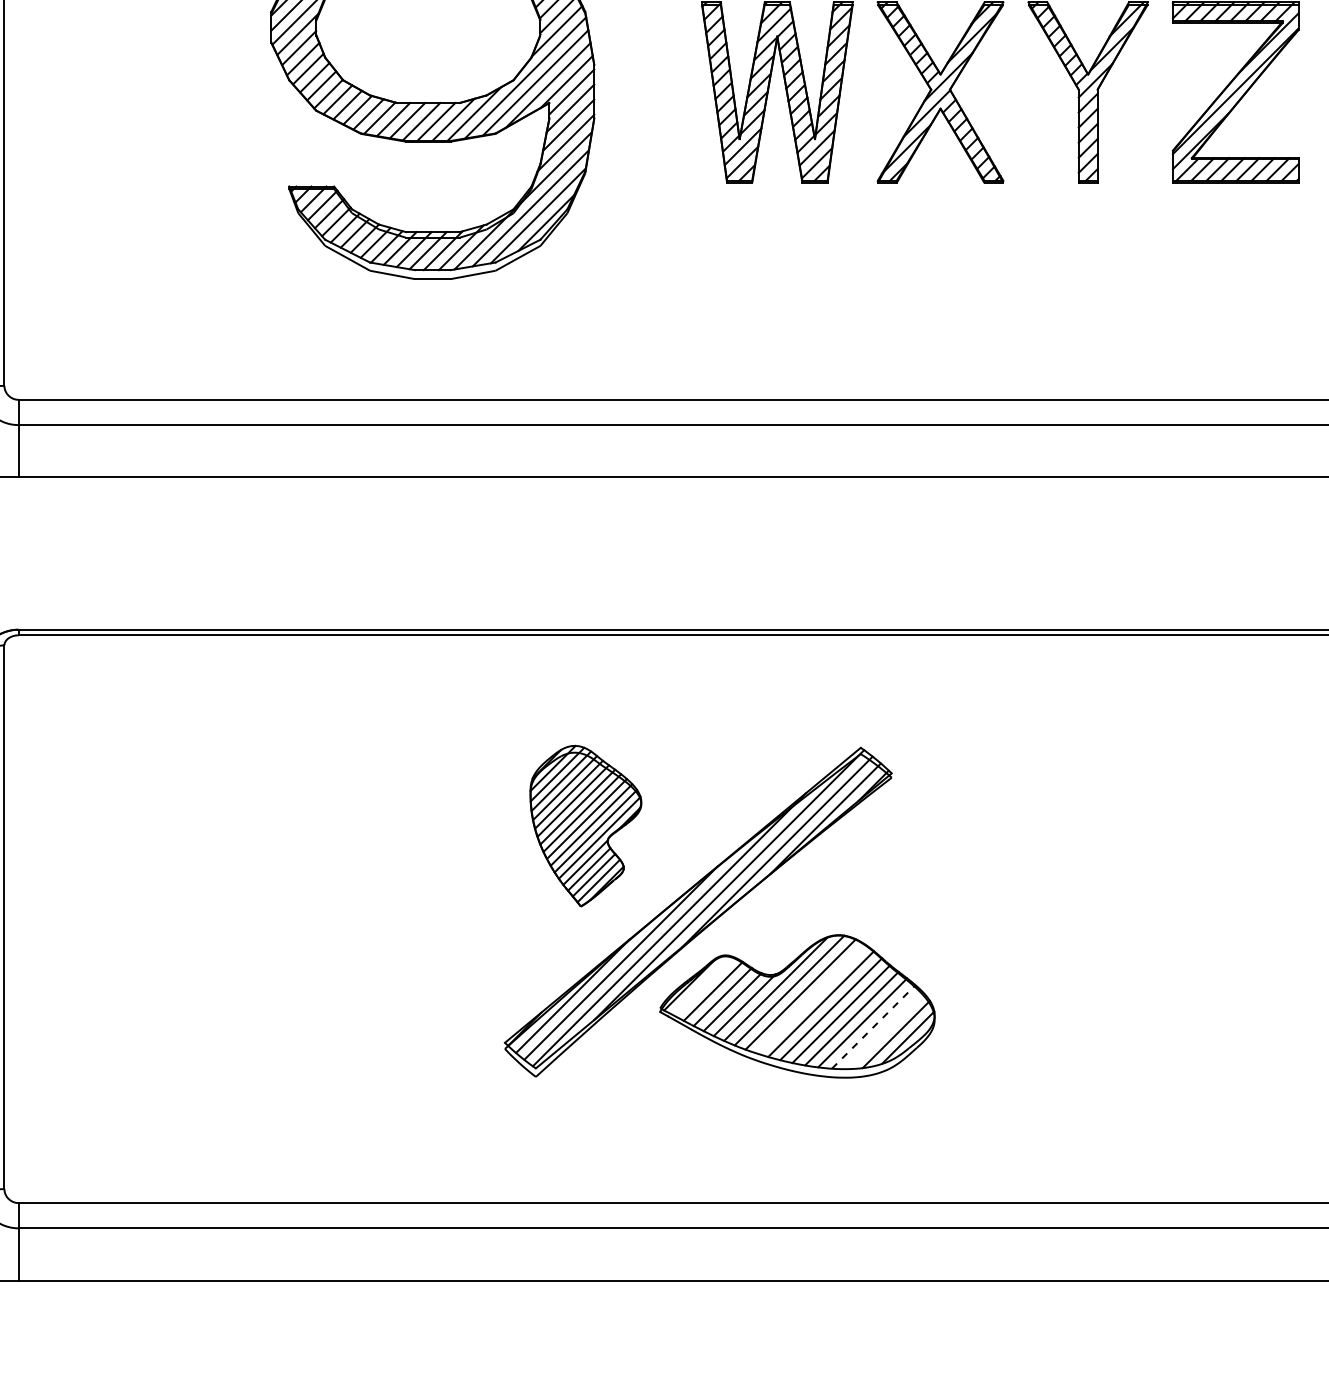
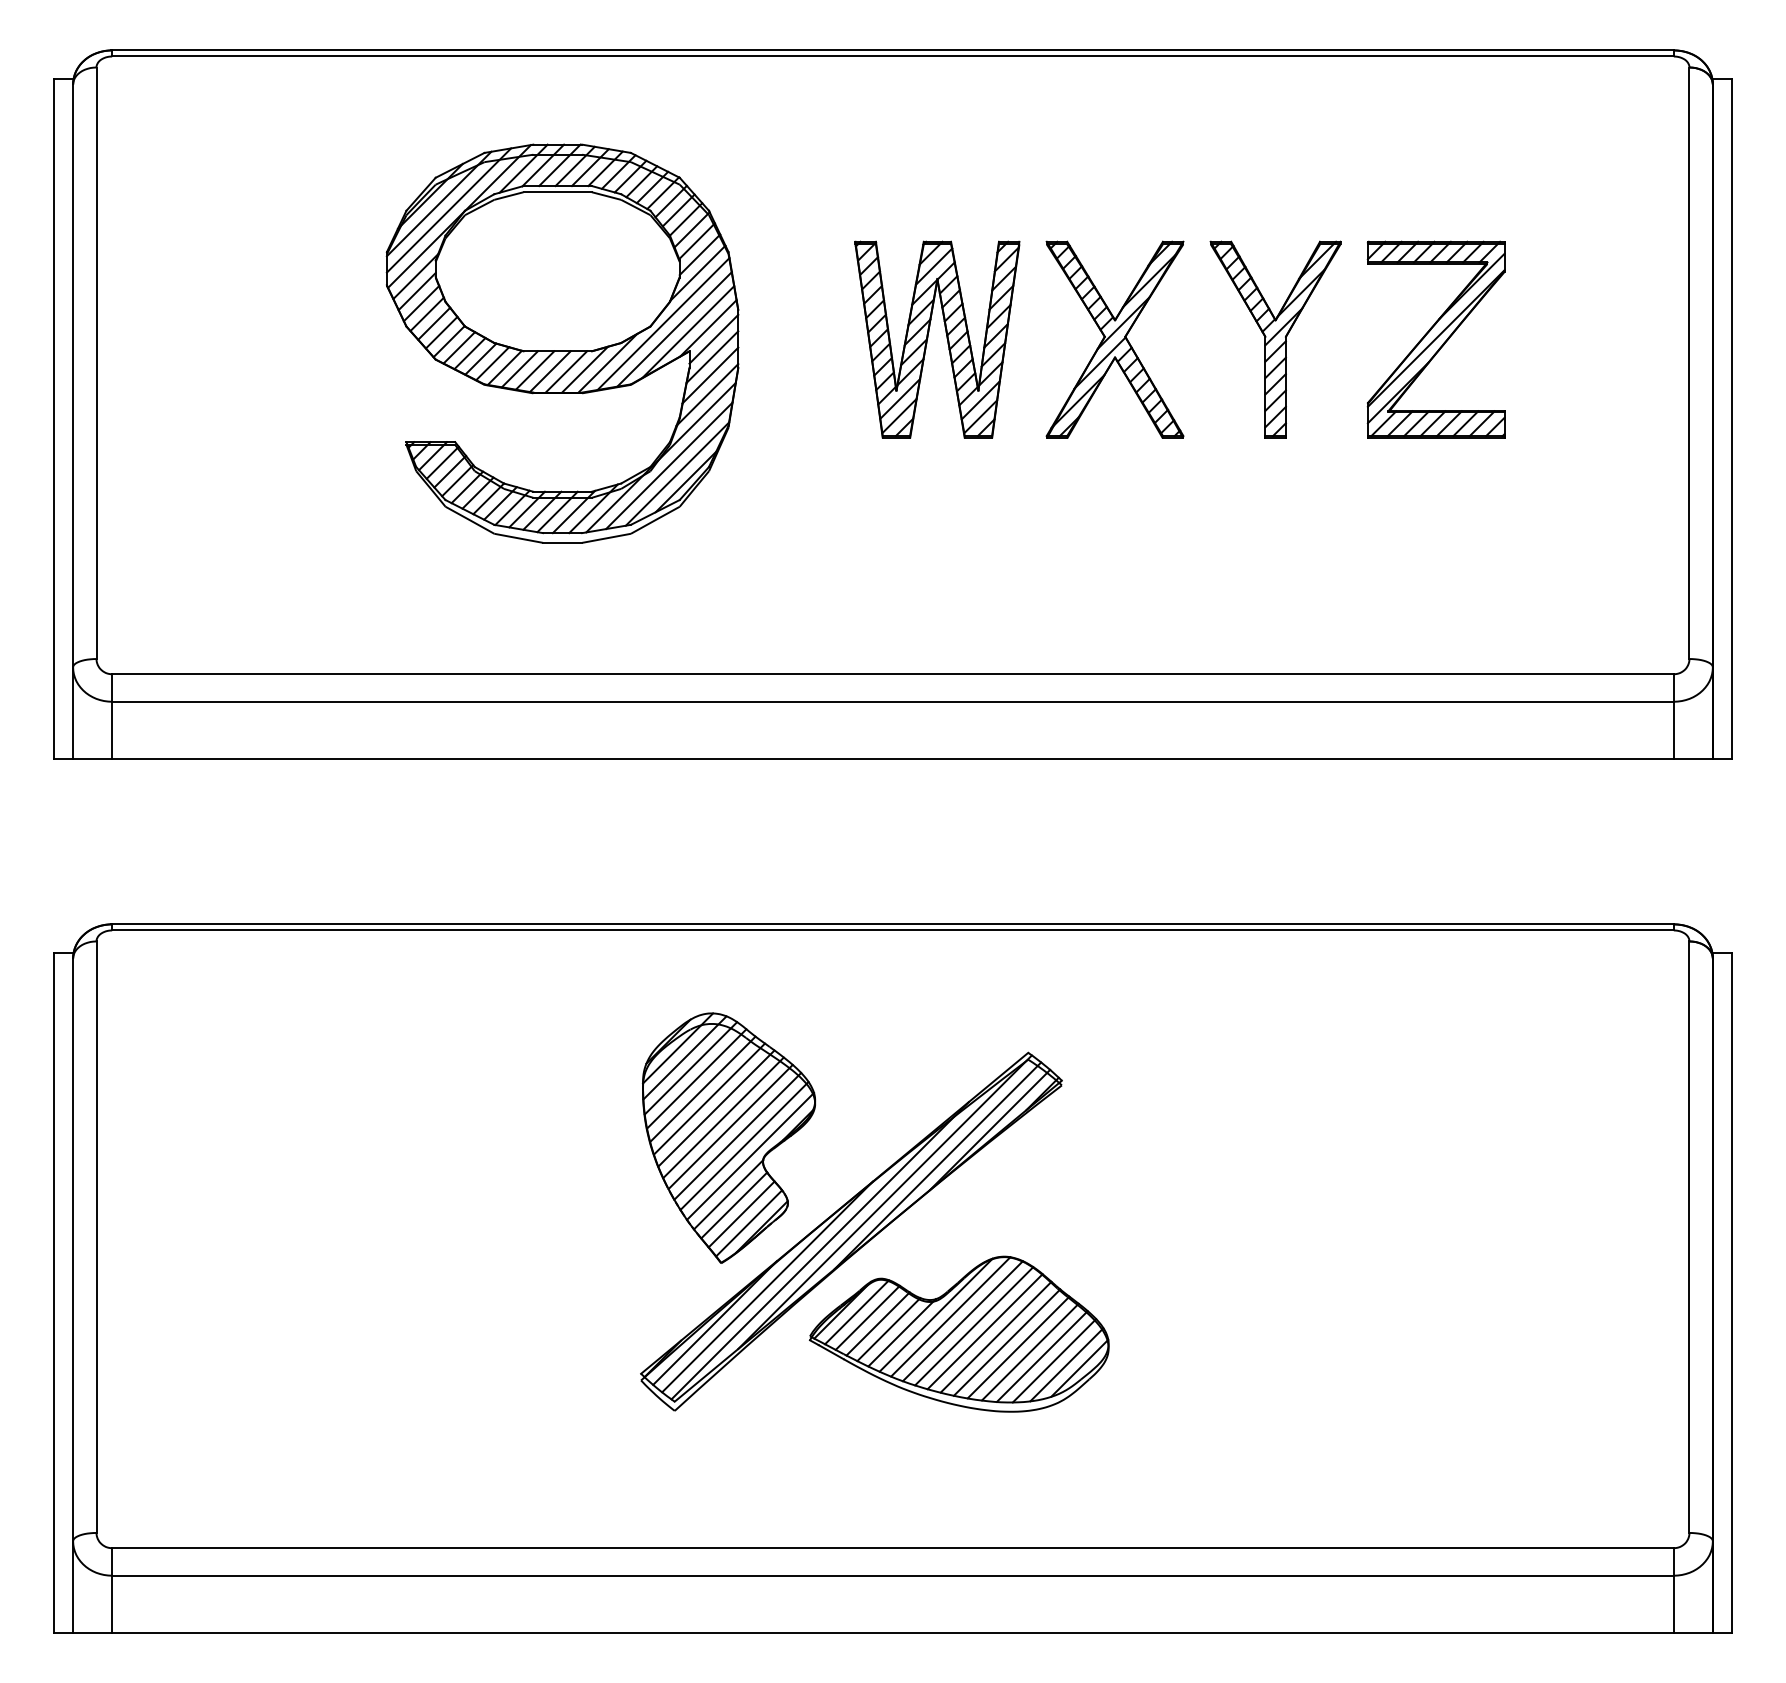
part: (586, 825) -> (729, 1137), size x1.43
line: (703, 986) -> (857, 1312), added
line: (811, 999) -> (974, 1326), added
line: (873, 1026) -> (1042, 1356), dashed -> solid
line: (884, 1030) -> (1054, 1360), added

